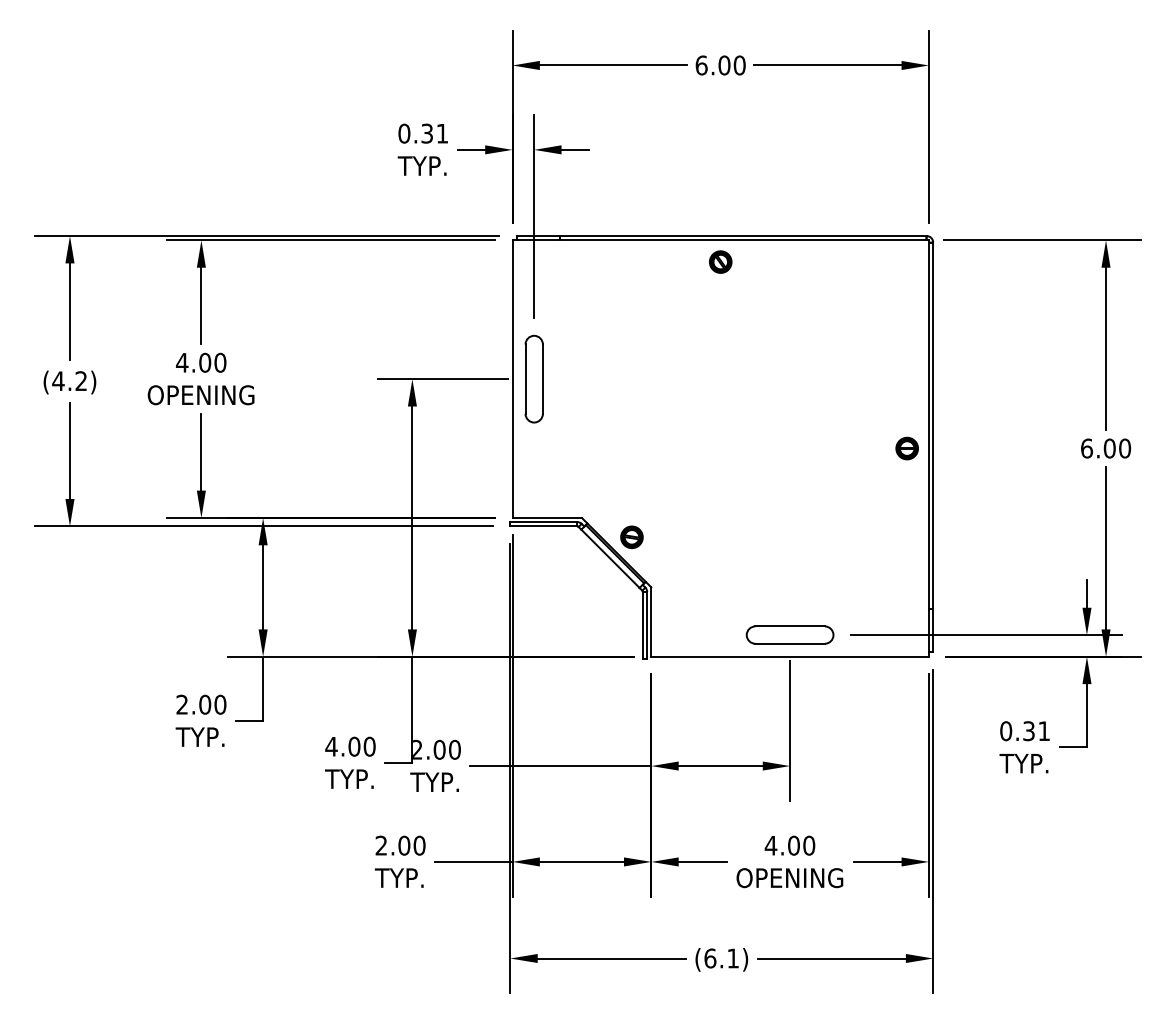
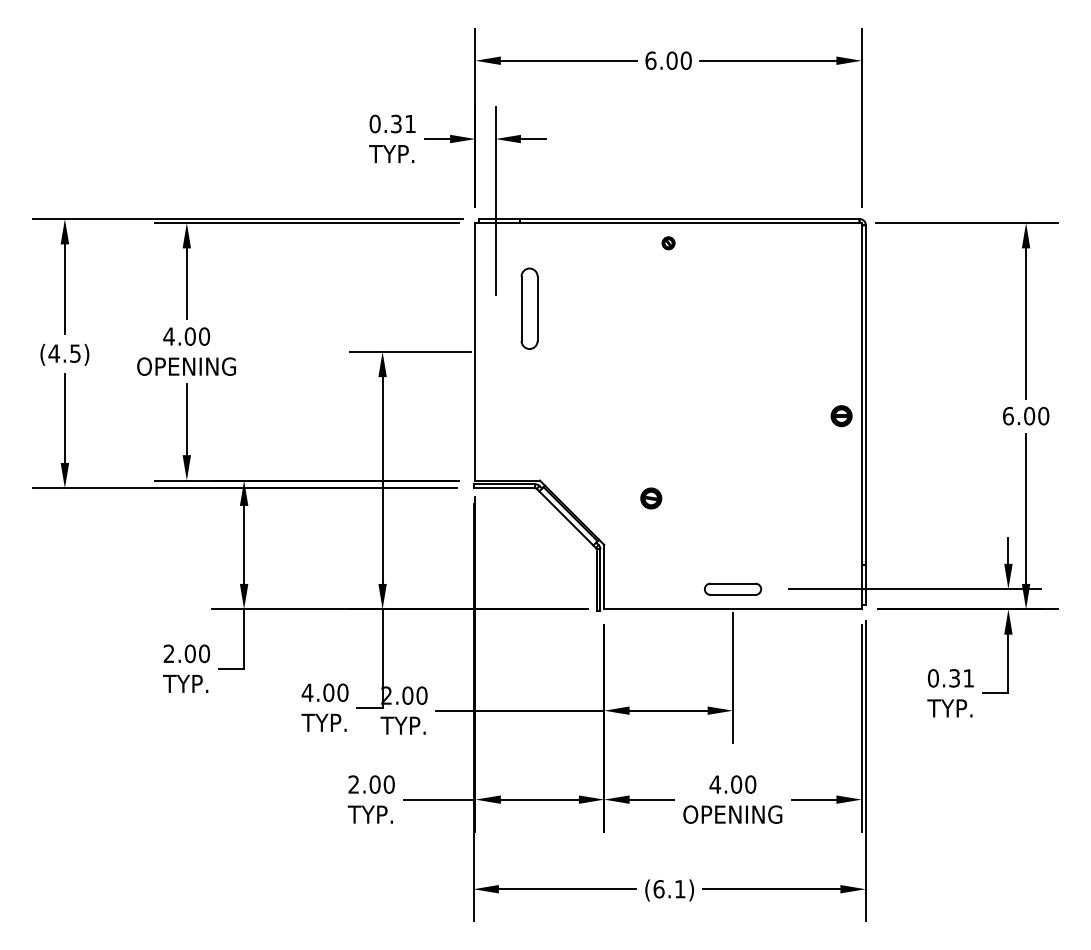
part: (720, 262) -> (668, 243), size x0.6
part: (534, 378) -> (529, 308), moved
text: (81, 381) -> (75, 353), (4.2) -> (4.5)
part: (632, 537) -> (651, 498), moved
part: (789, 635) -> (732, 589), size x0.7

